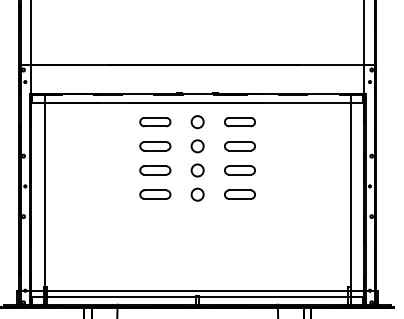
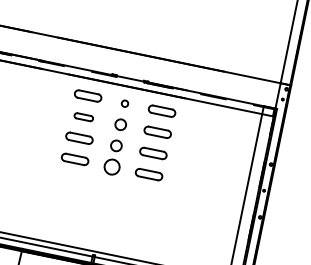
circle: (197, 122) -> (124, 103), size x0.6
part: (155, 146) -> (83, 117), size x0.7
circle: (197, 194) -> (111, 166), size x1.4

